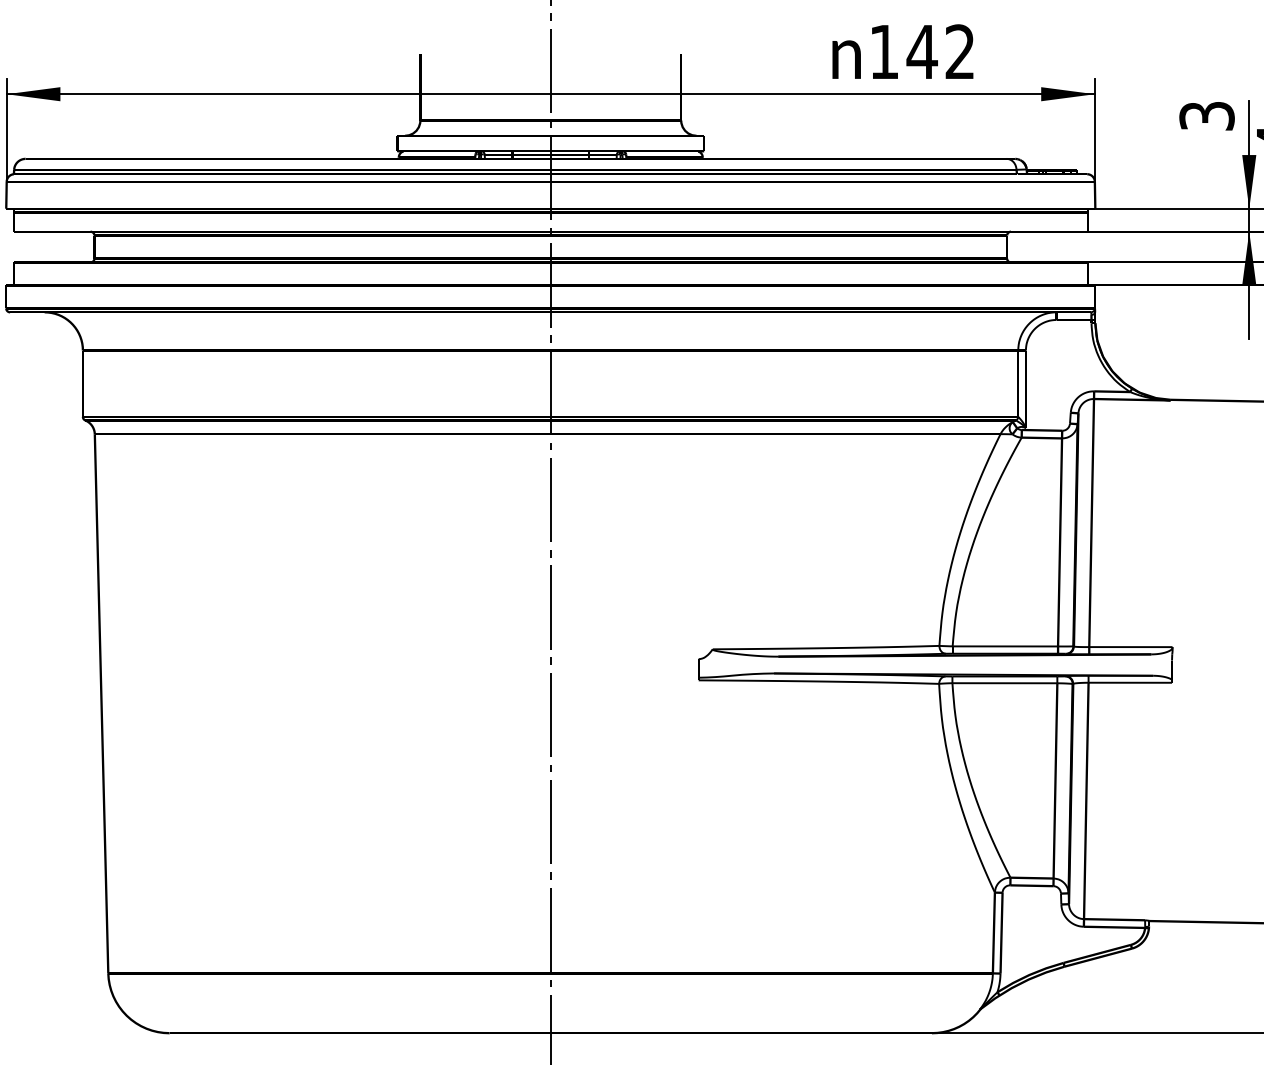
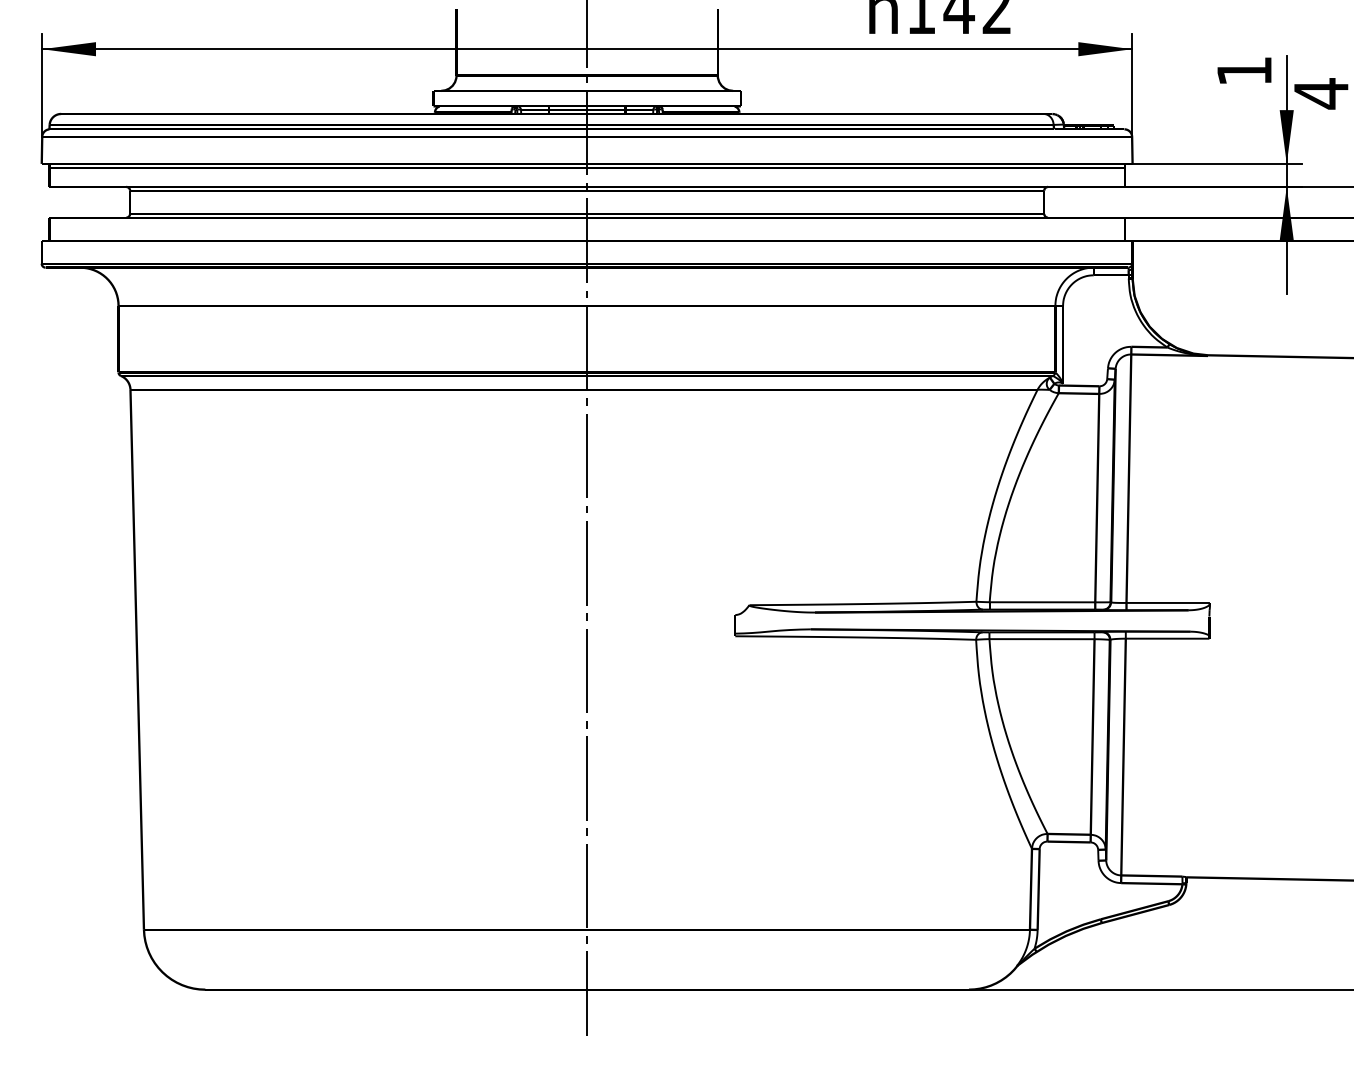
text: (1207, 116) -> (1244, 71), 3 -> 1

